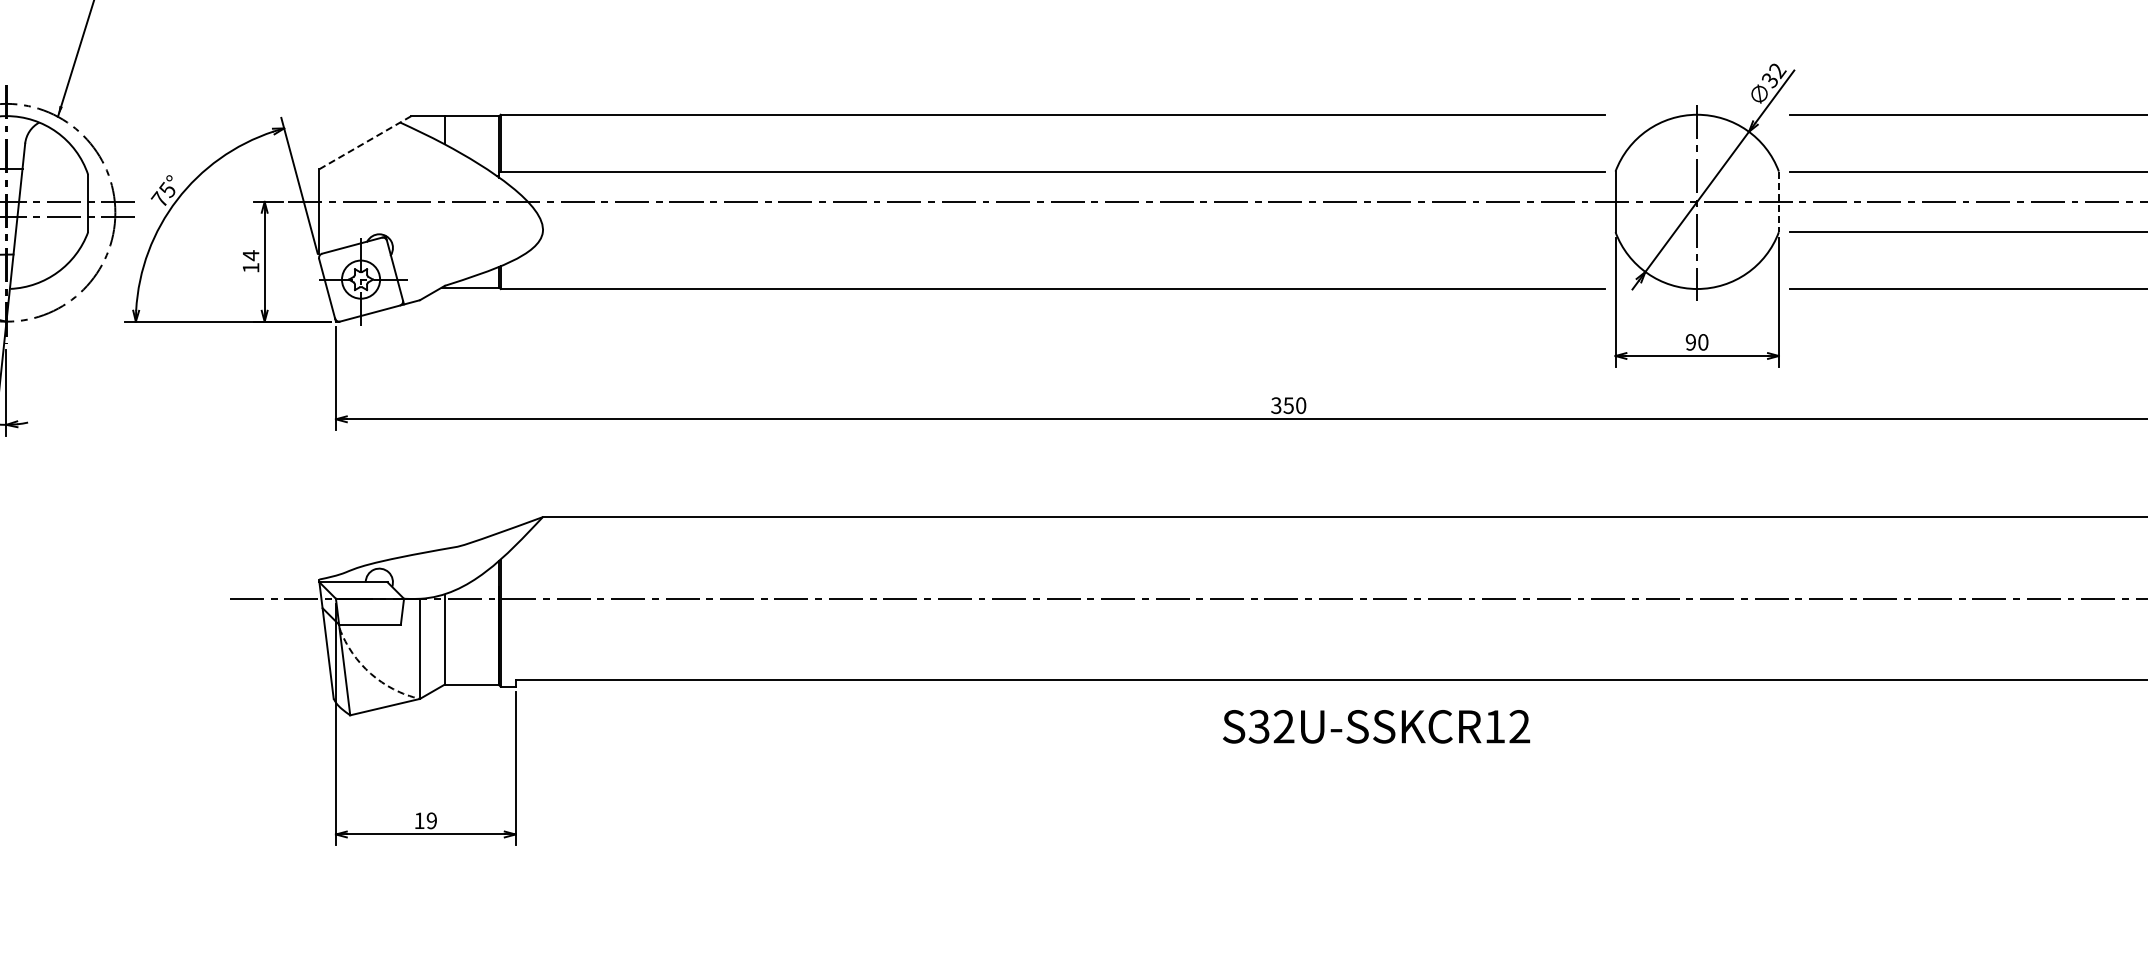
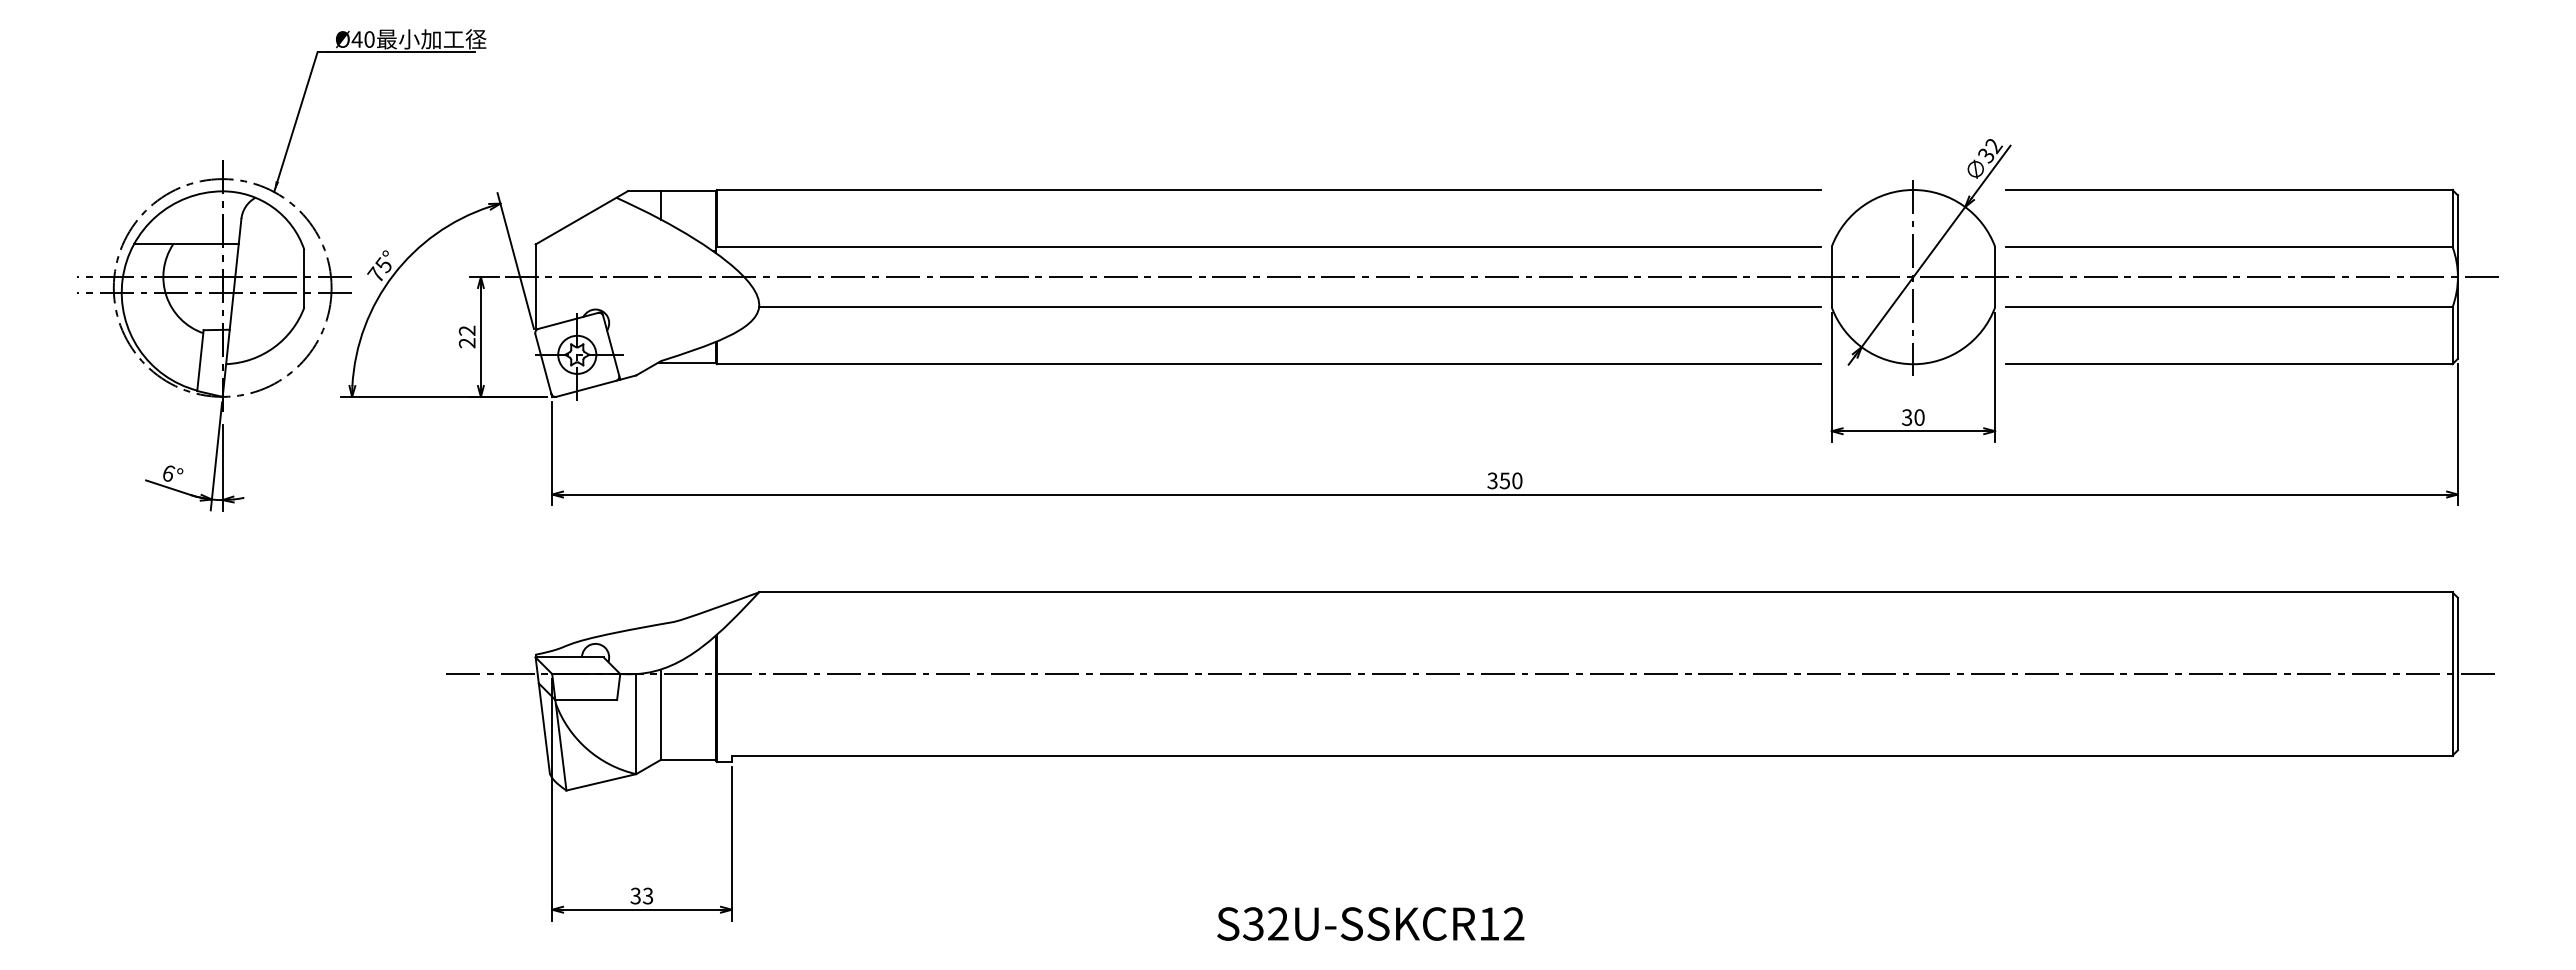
line: (366, 142) -> (582, 217), dashed -> solid
line: (1779, 202) -> (1995, 277), dashed -> solid
line: (1073, 232) -> (1289, 307), added
text: (250, 261) -> (466, 336), 14 -> 22
text: (1691, 342) -> (1907, 417), 90 -> 30
arc: (371, 674) -> (587, 749), dashed -> solid
text: (1376, 726) -> (1370, 923), moved
text: (425, 820) -> (641, 895), 19 -> 33

